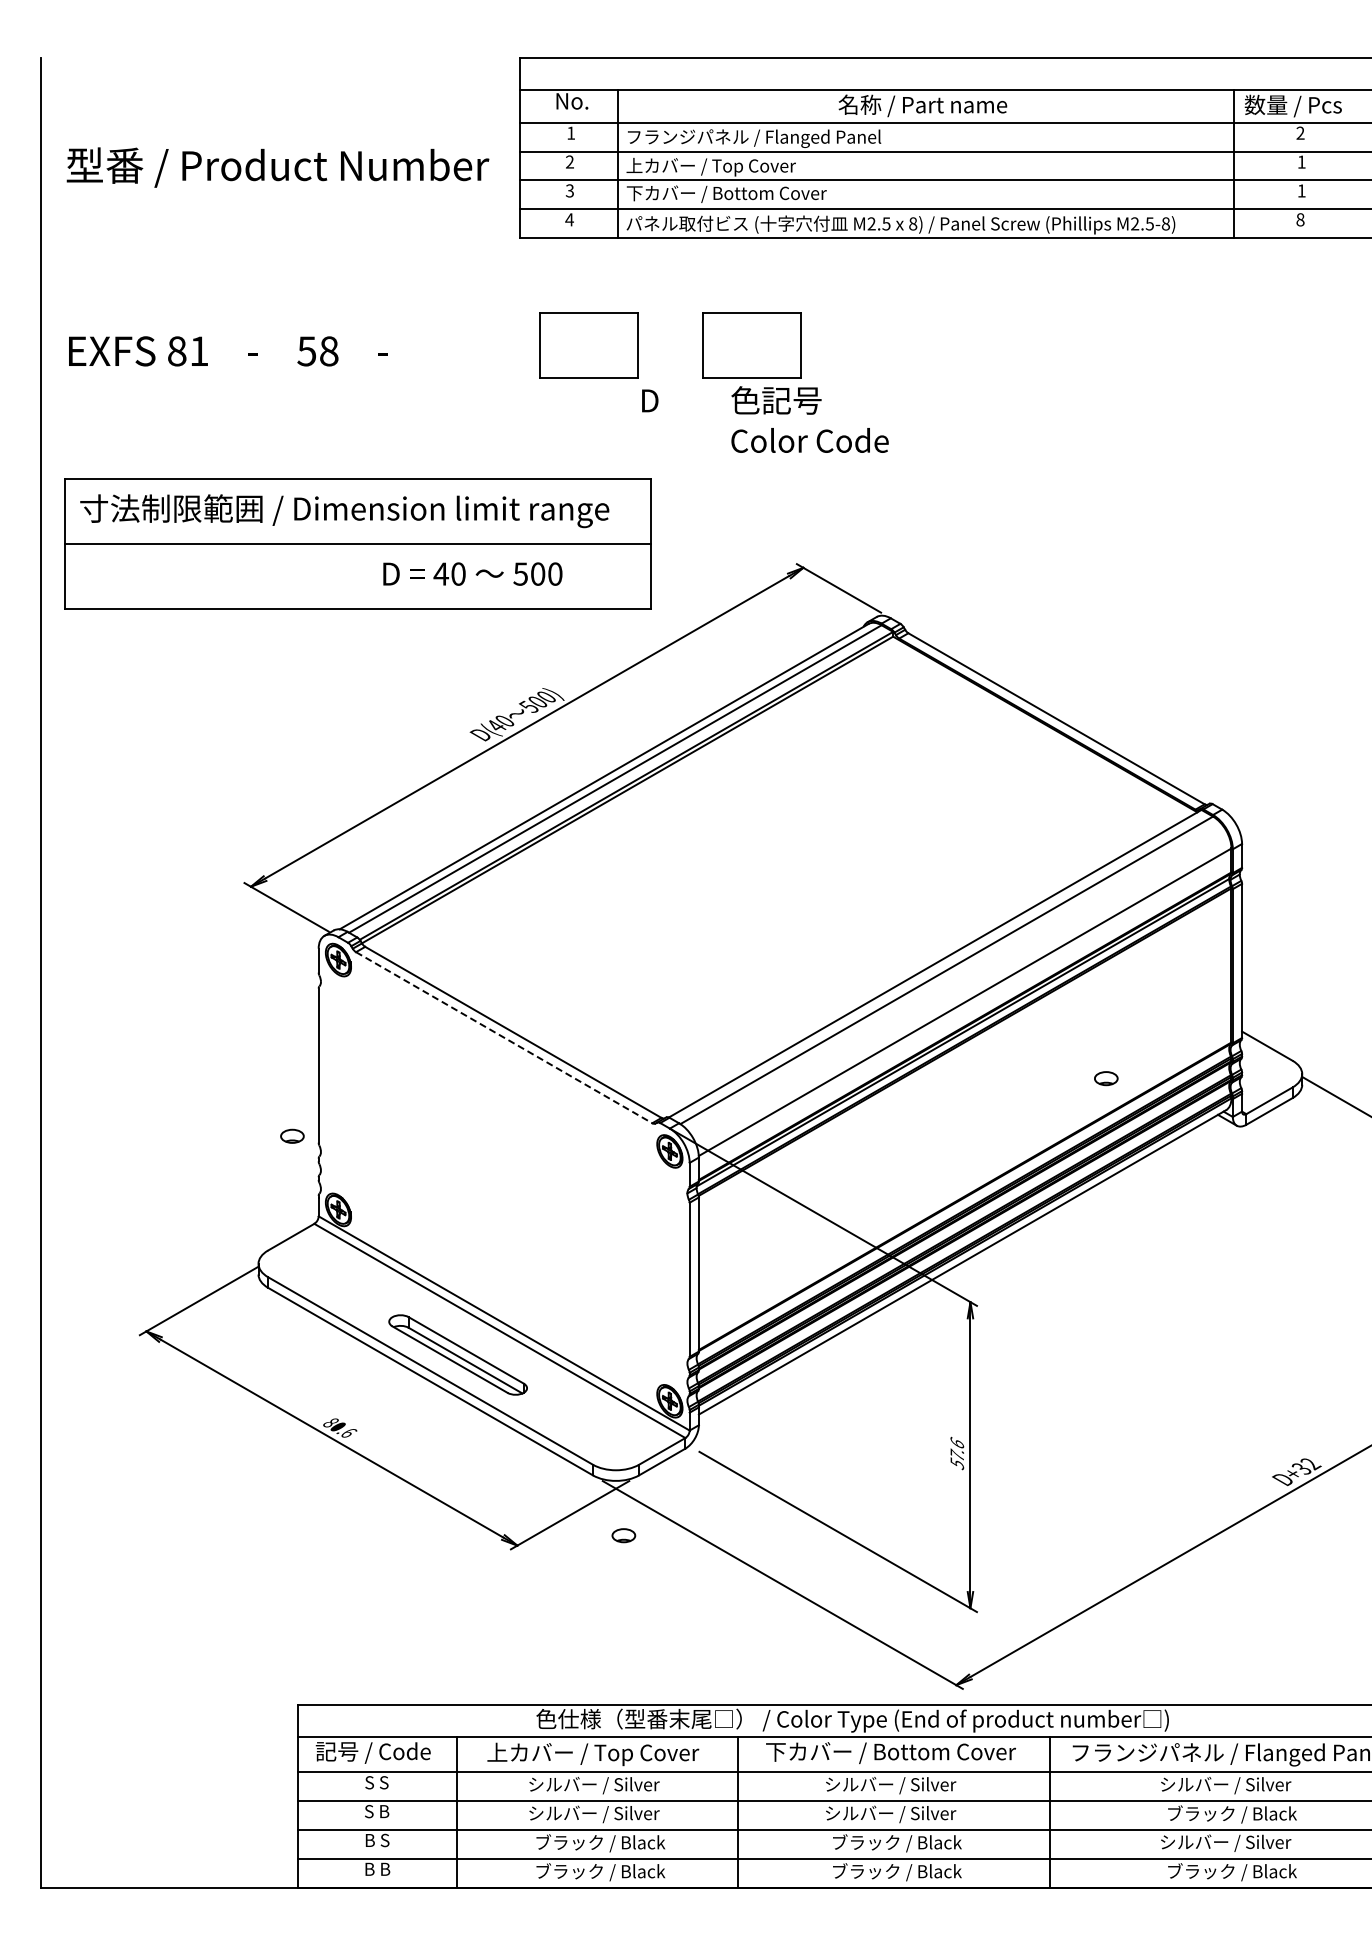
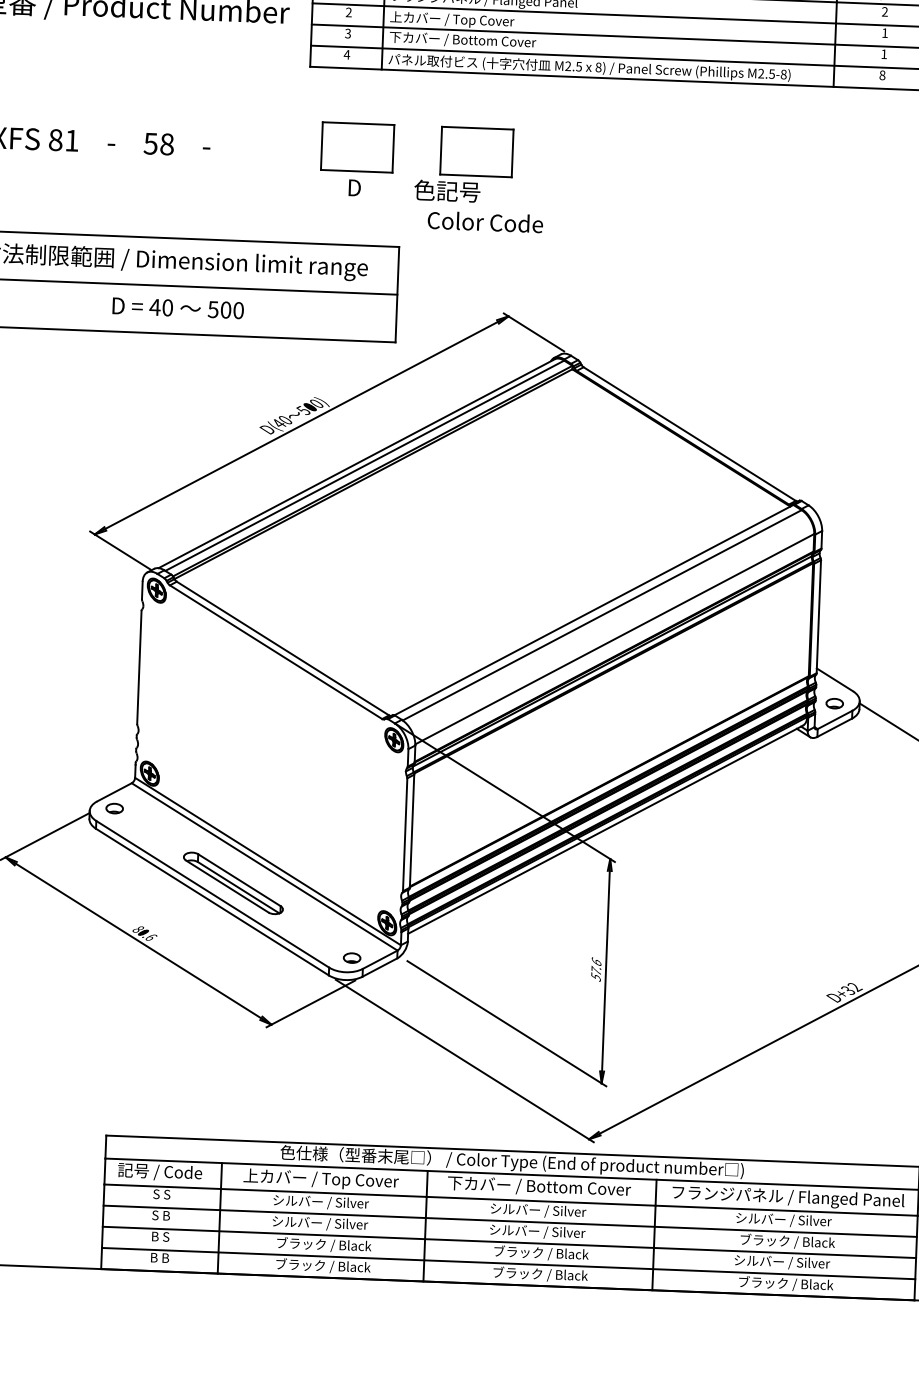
text: (731, 400) -> (414, 189), moved
text: (809, 440) -> (485, 222), moved
text: (472, 573) -> (178, 307), moved
line: (504, 1037) -> (276, 652), dashed -> solid
part: (1106, 1078) -> (834, 703), moved
part: (292, 1135) -> (114, 808), moved
part: (623, 1535) -> (351, 957), moved

